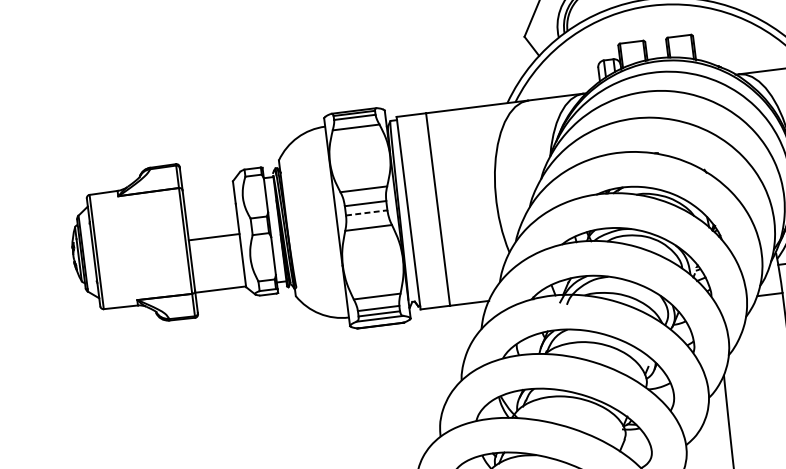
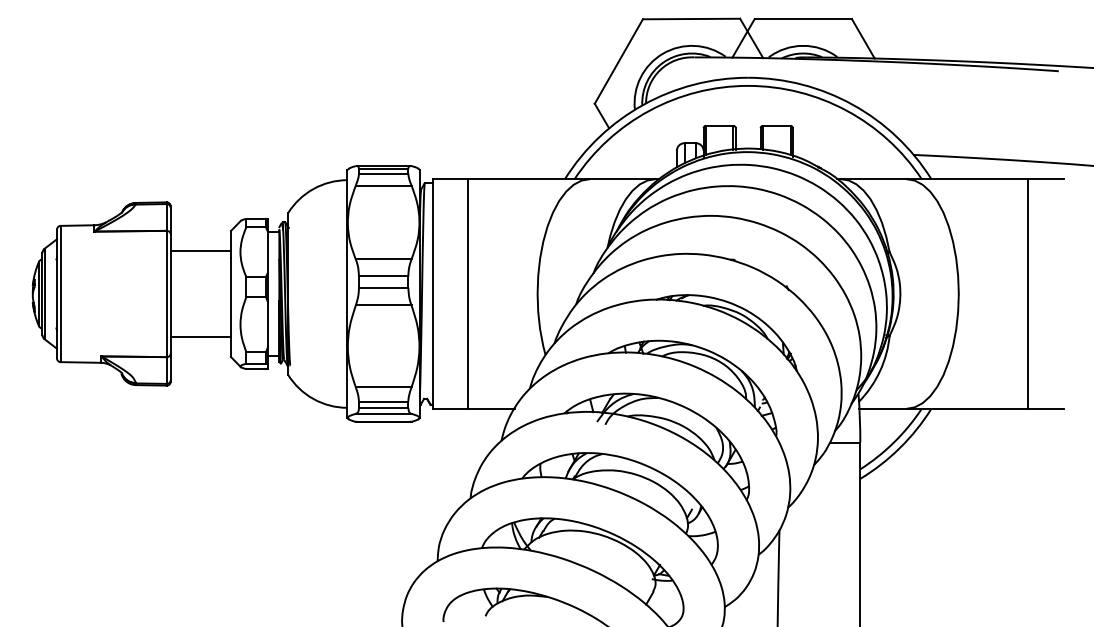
line: (366, 212) -> (383, 287), dashed -> solid
line: (213, 237) -> (200, 250), moved
line: (220, 289) -> (200, 337), moved

